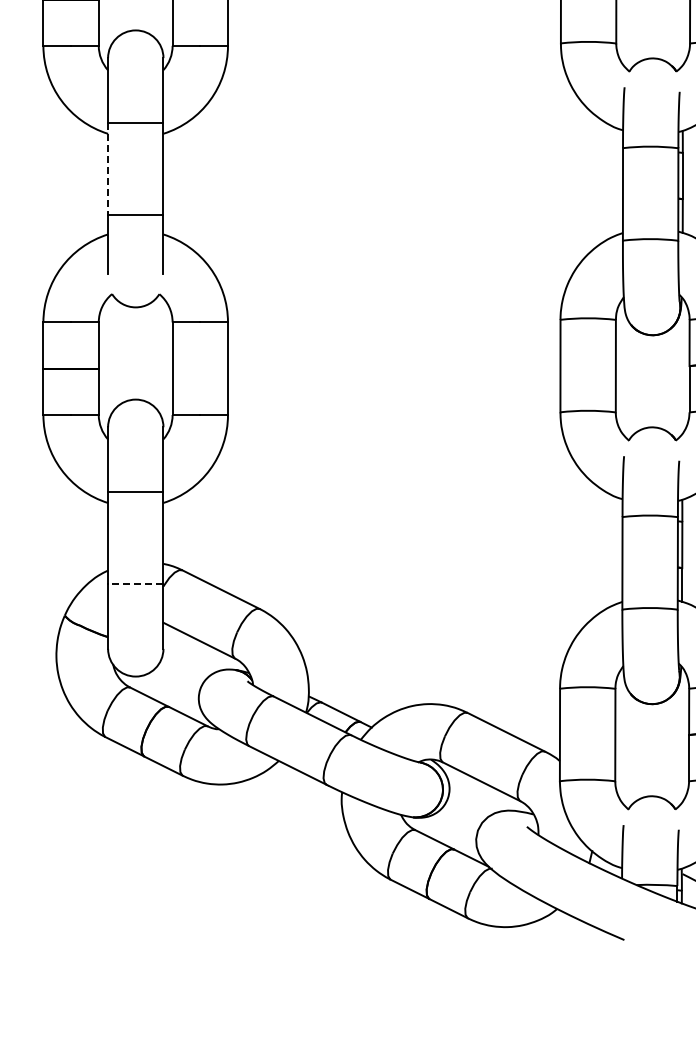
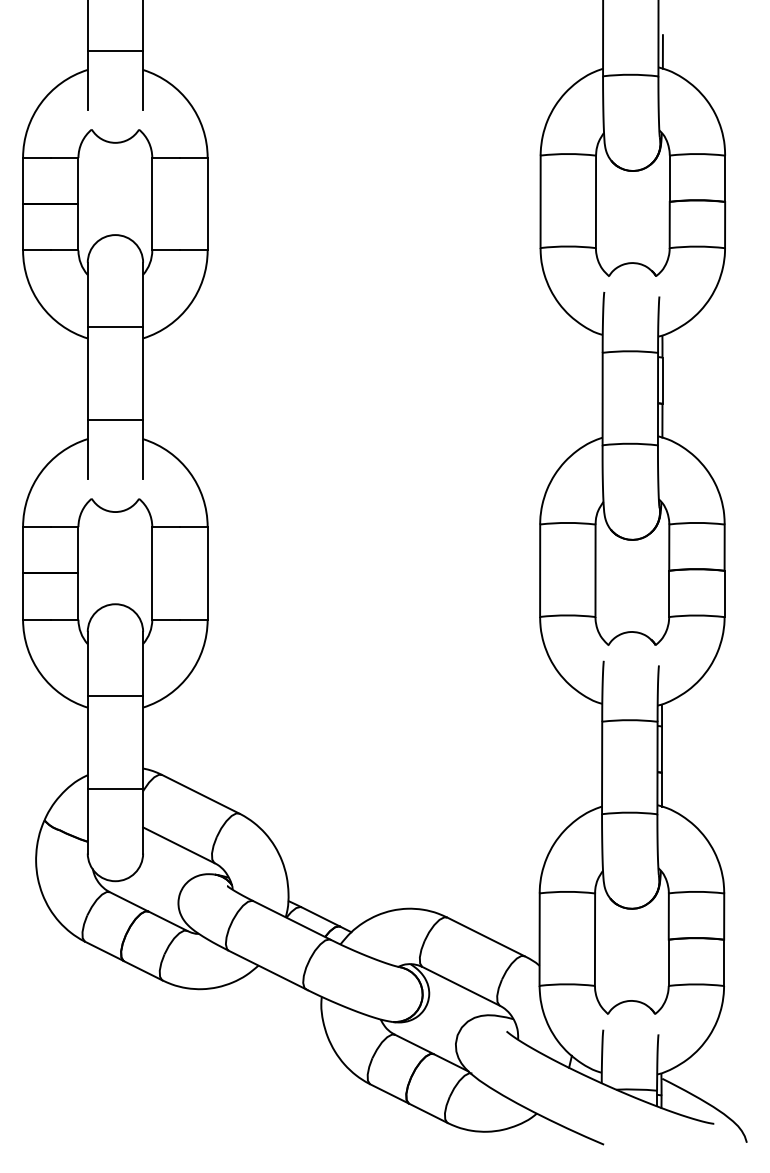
line: (107, 169) -> (87, 374), dashed -> solid
line: (135, 584) -> (115, 789), dashed -> solid

